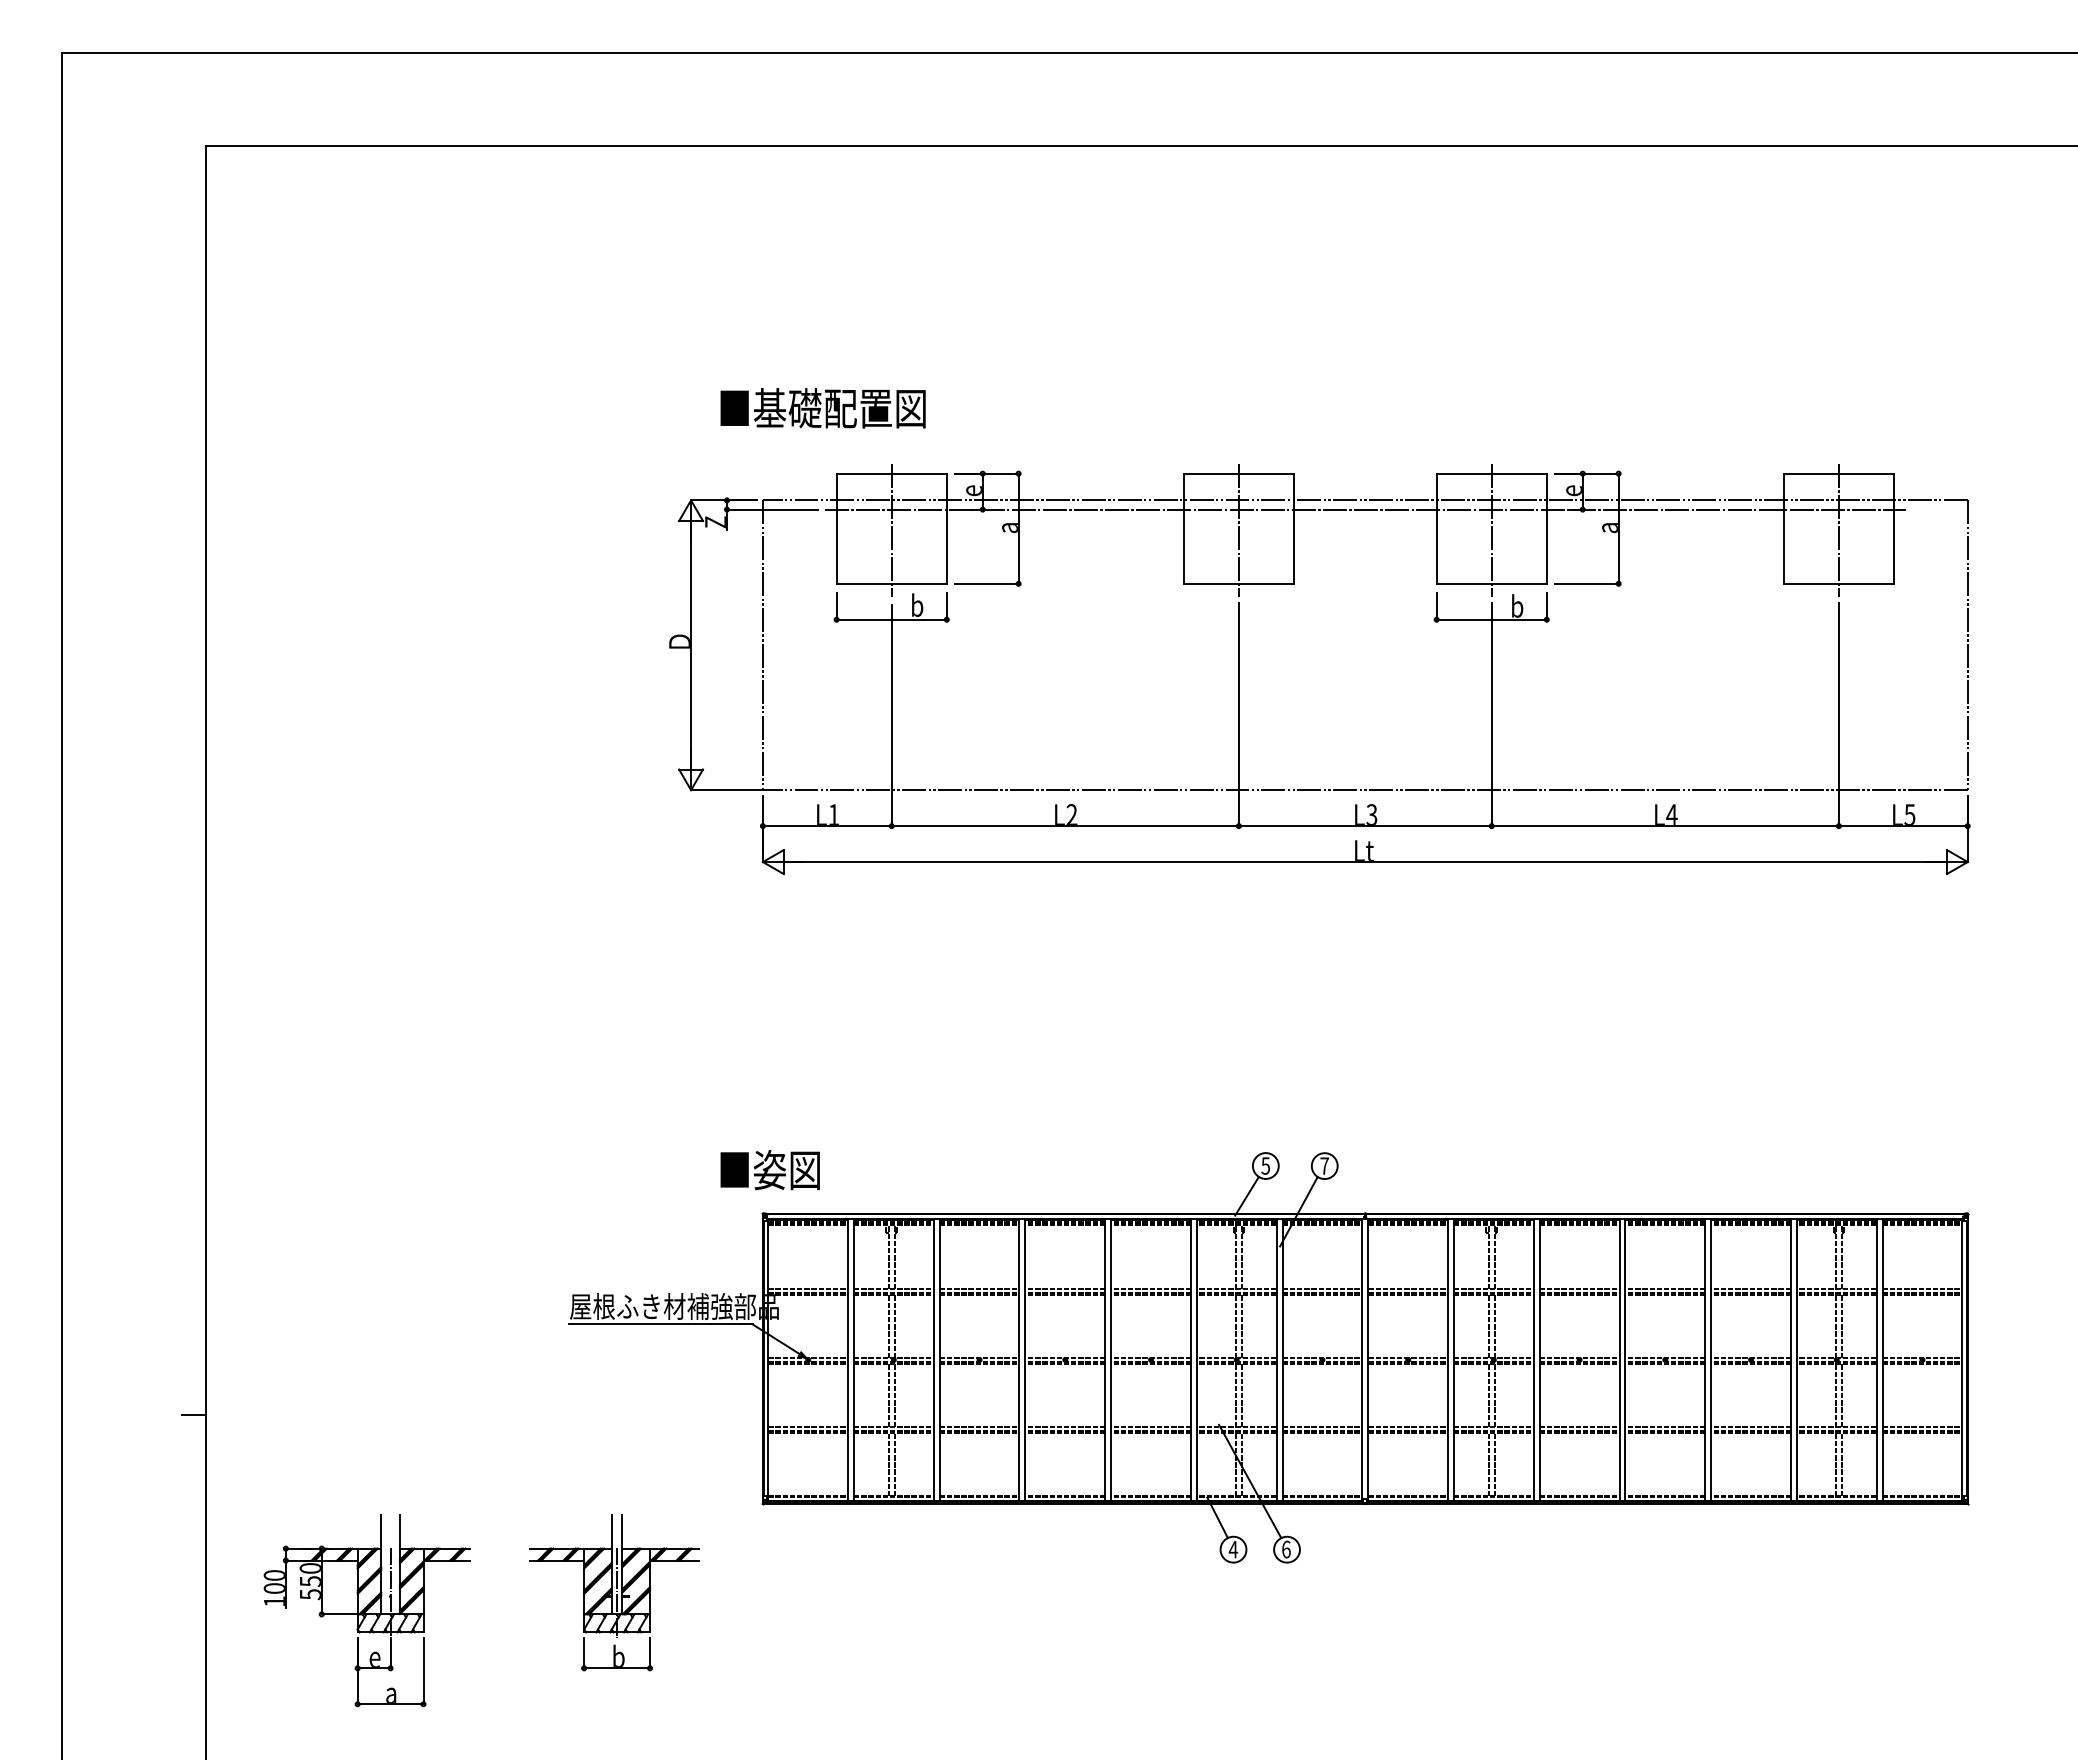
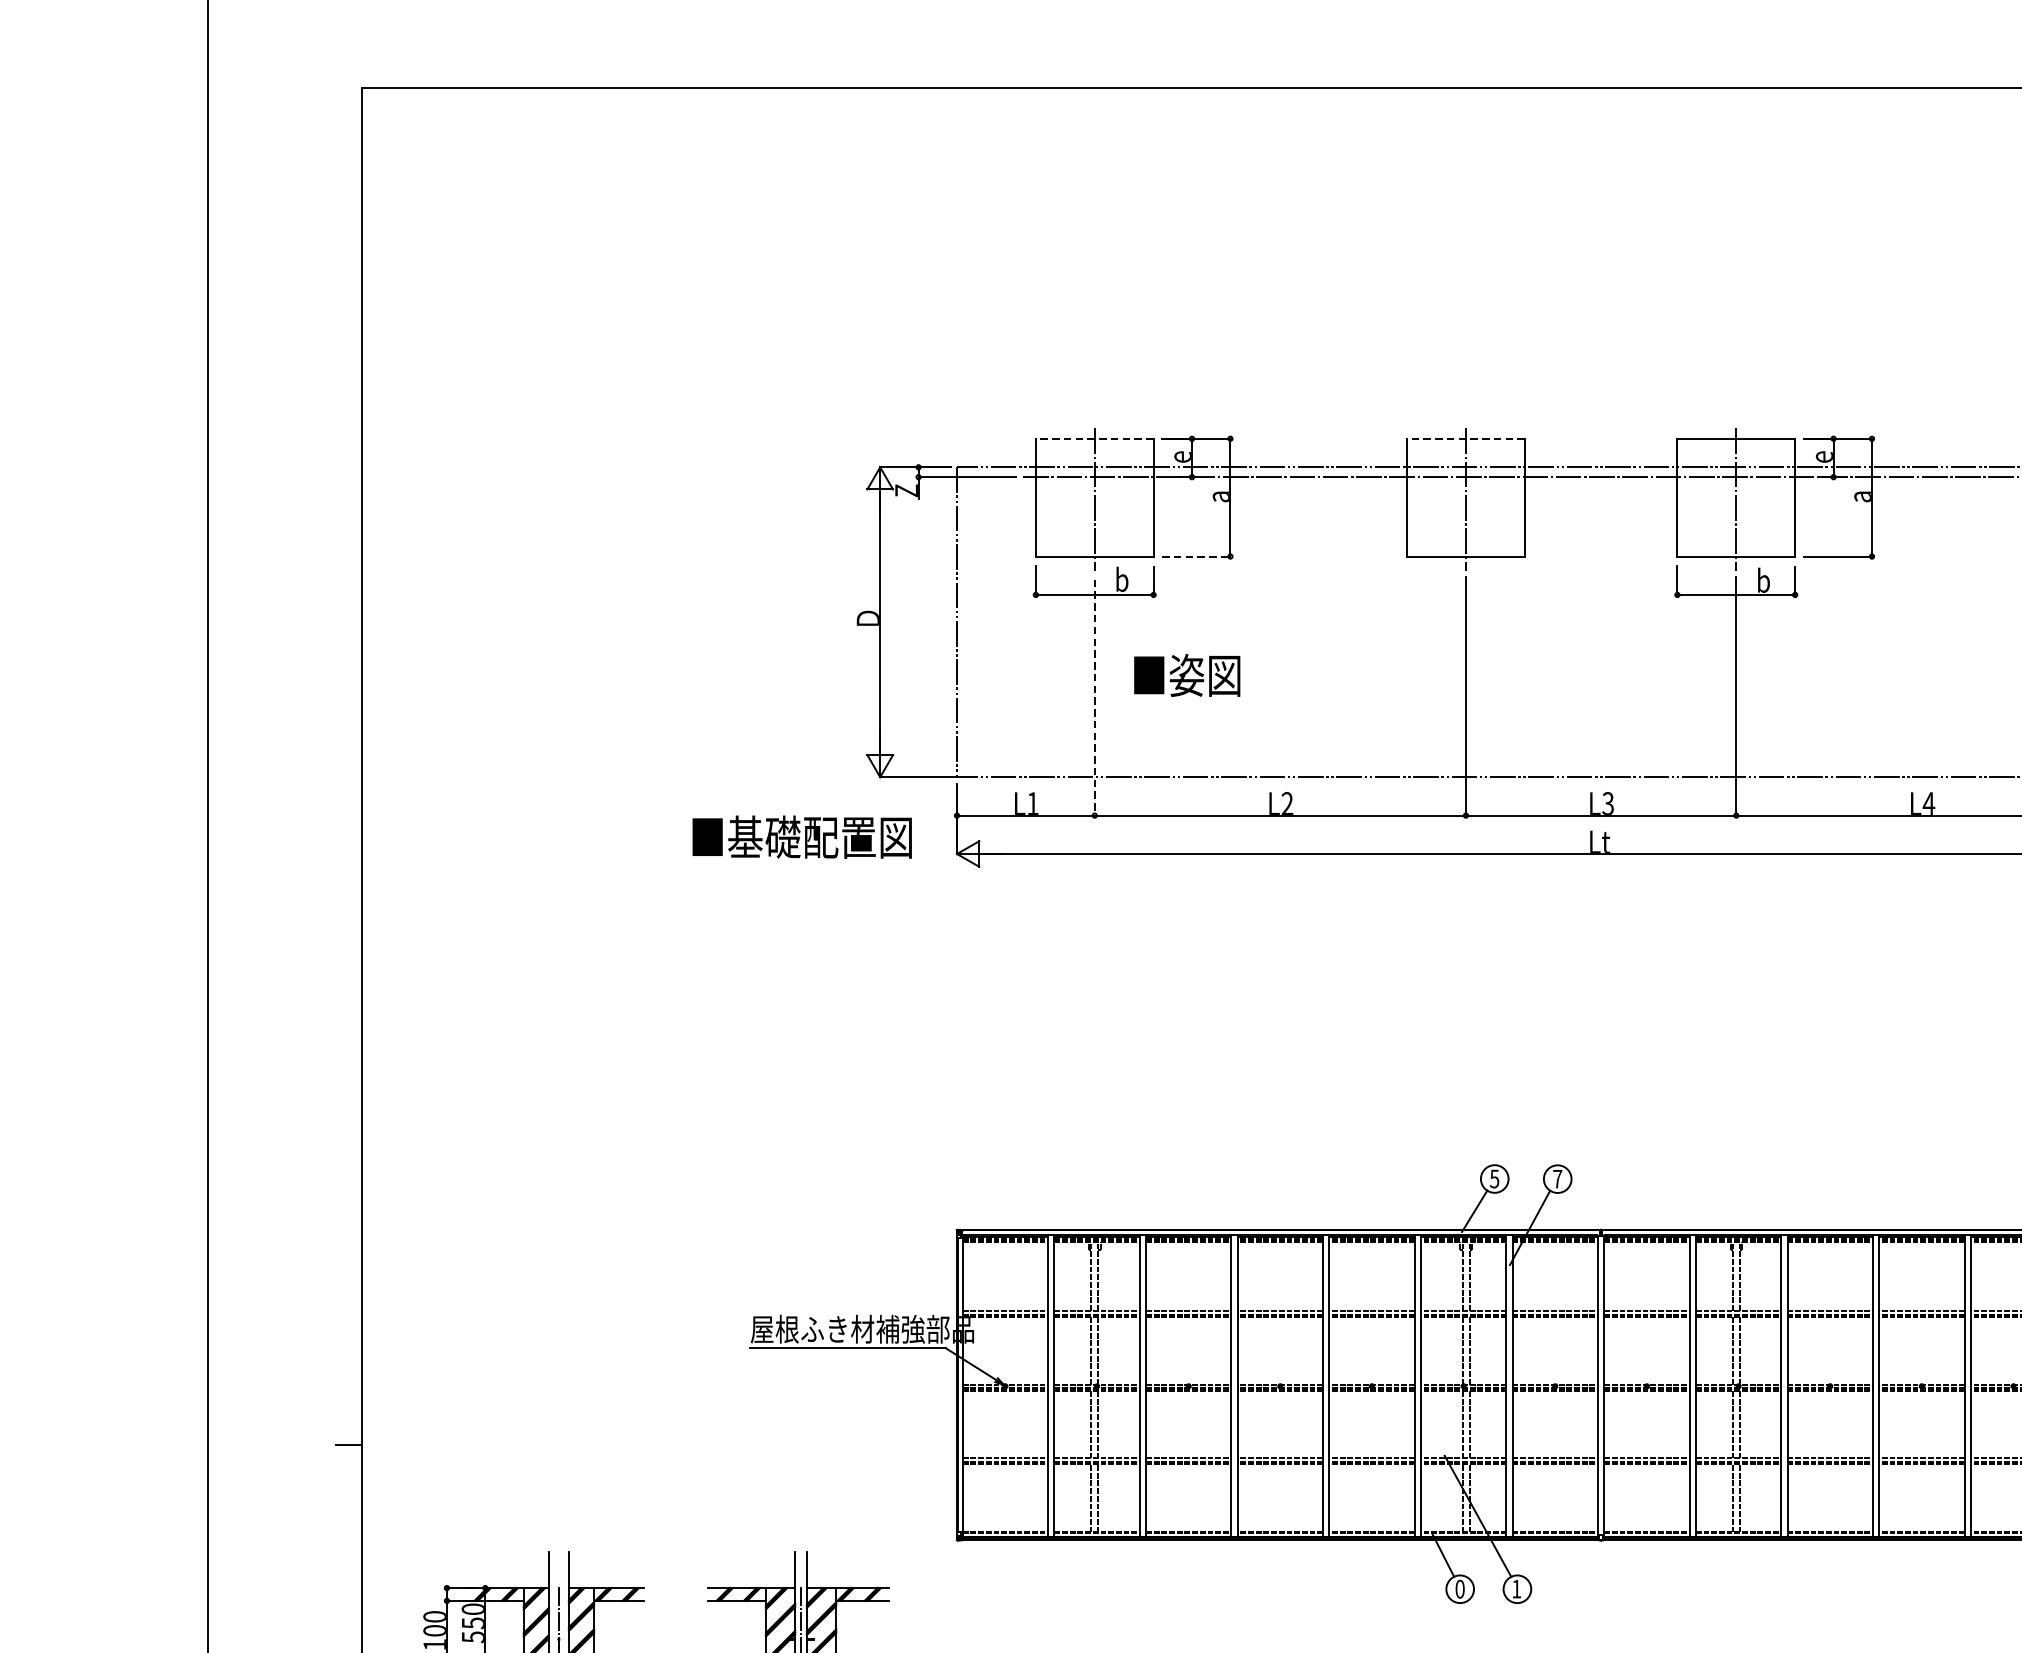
text: (822, 408) -> (801, 837), moved
line: (891, 473) -> (1094, 438), solid -> dashed
line: (1238, 473) -> (1465, 438), solid -> dashed
line: (987, 583) -> (1197, 556), solid -> dashed
line: (891, 716) -> (1094, 698), solid -> dashed
text: (769, 1169) -> (1186, 674), moved
text: (1233, 1549) -> (1460, 1589), 4 -> 0
text: (1286, 1549) -> (1516, 1589), 6 -> 1

